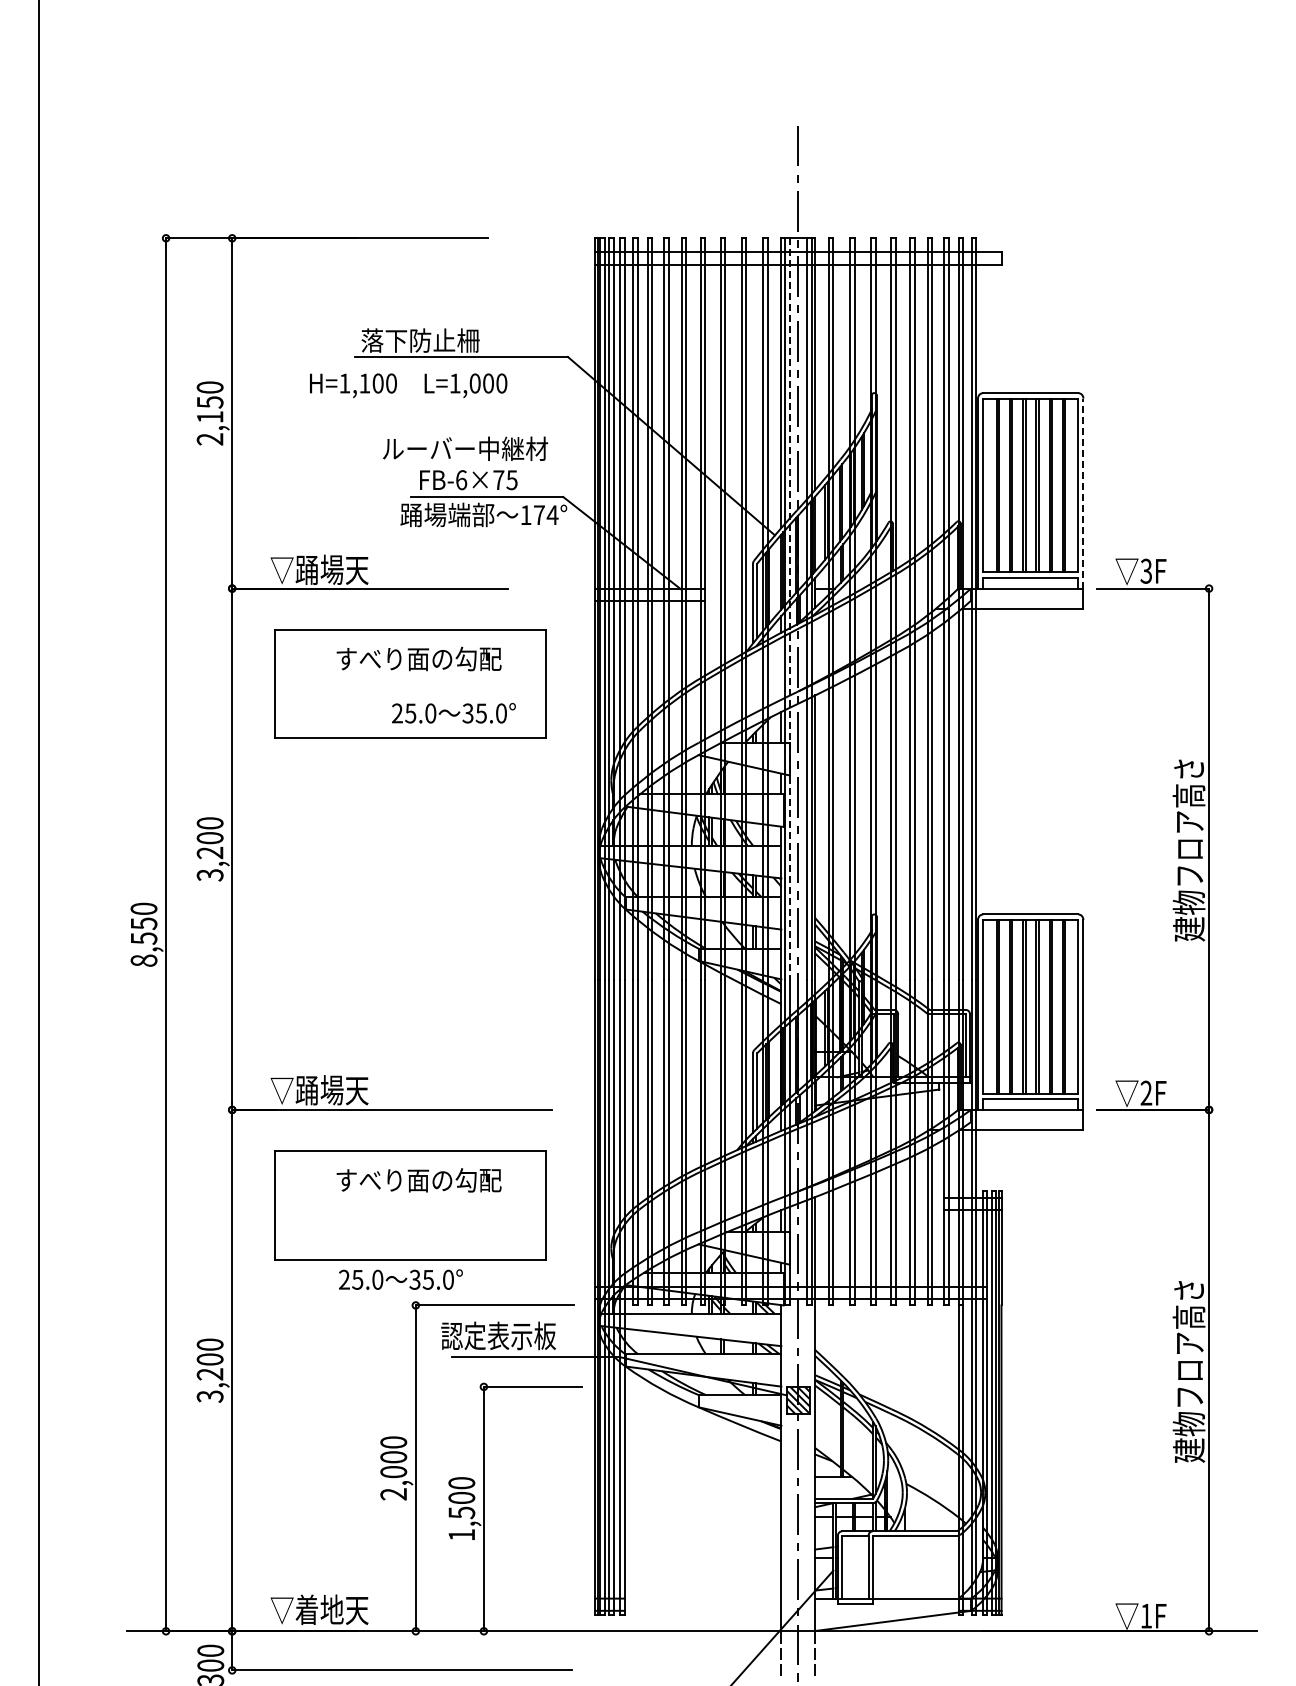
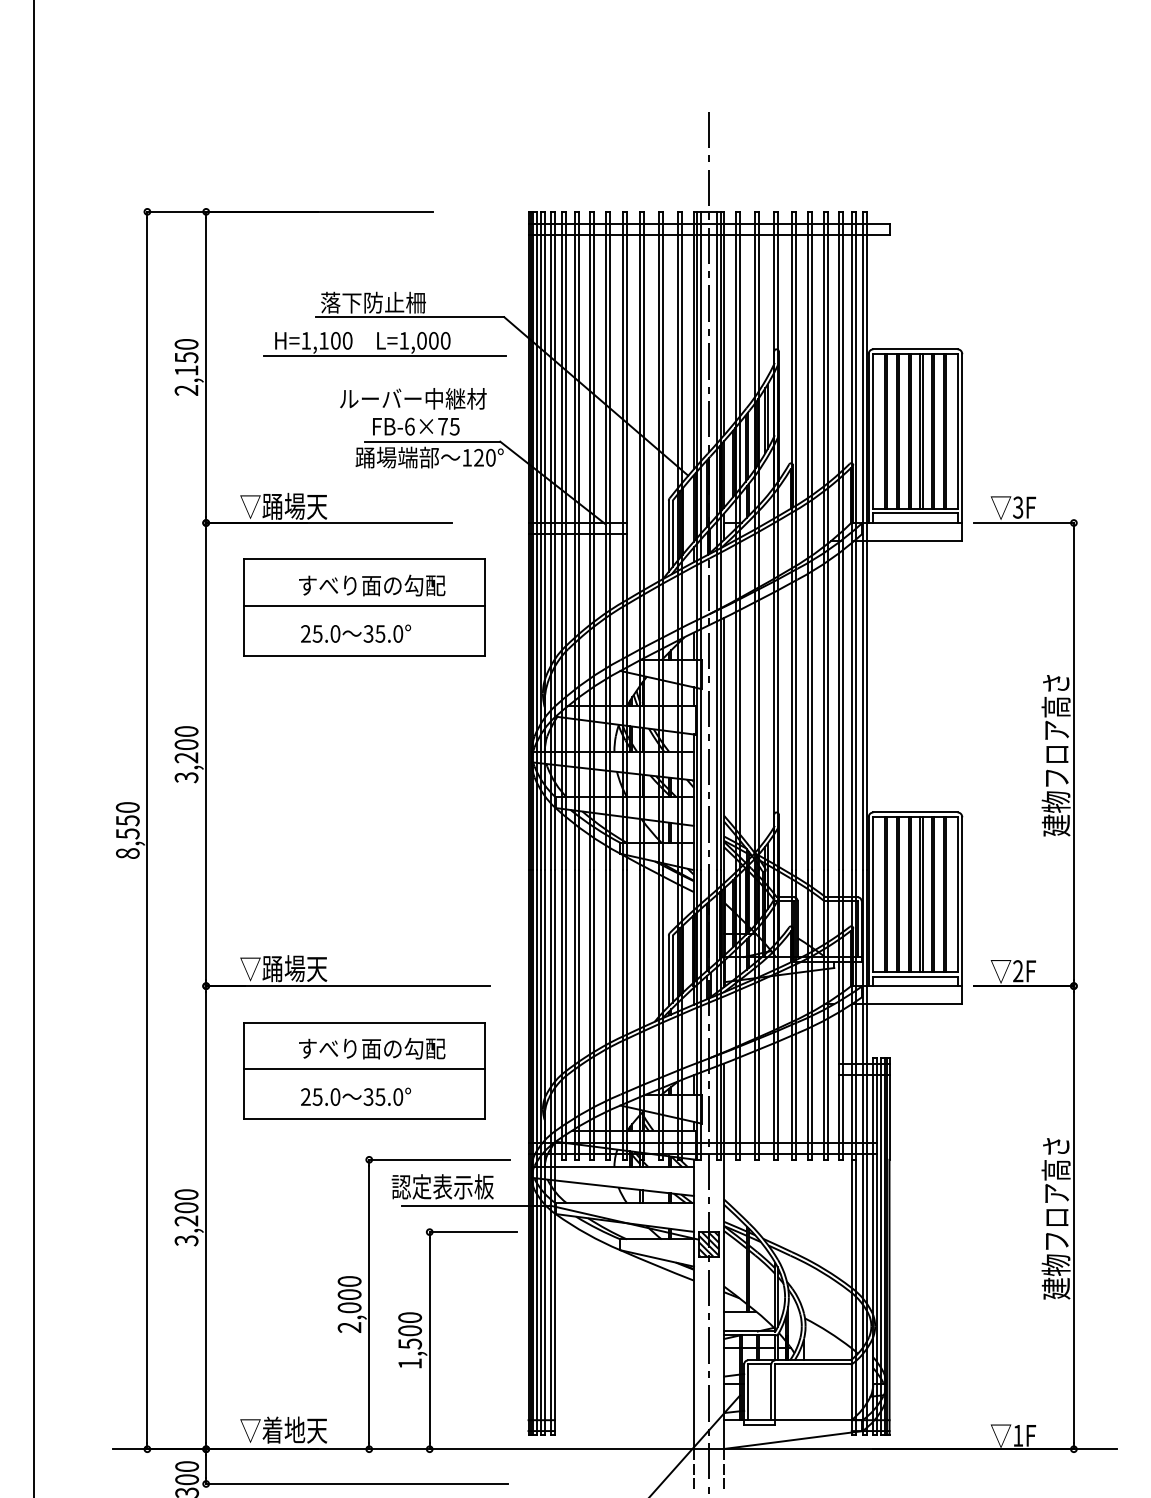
line: (433, 400) -> (384, 355), added
line: (1083, 493) -> (962, 438), dashed -> solid
text: (545, 515) -> (484, 458), 174° -> 120°
line: (789, 608) -> (701, 540), dashed -> solid
line: (409, 682) -> (363, 606), added
text: (453, 713) -> (355, 633), moved
line: (409, 1203) -> (363, 1069), added
text: (400, 1279) -> (355, 1096), moved

